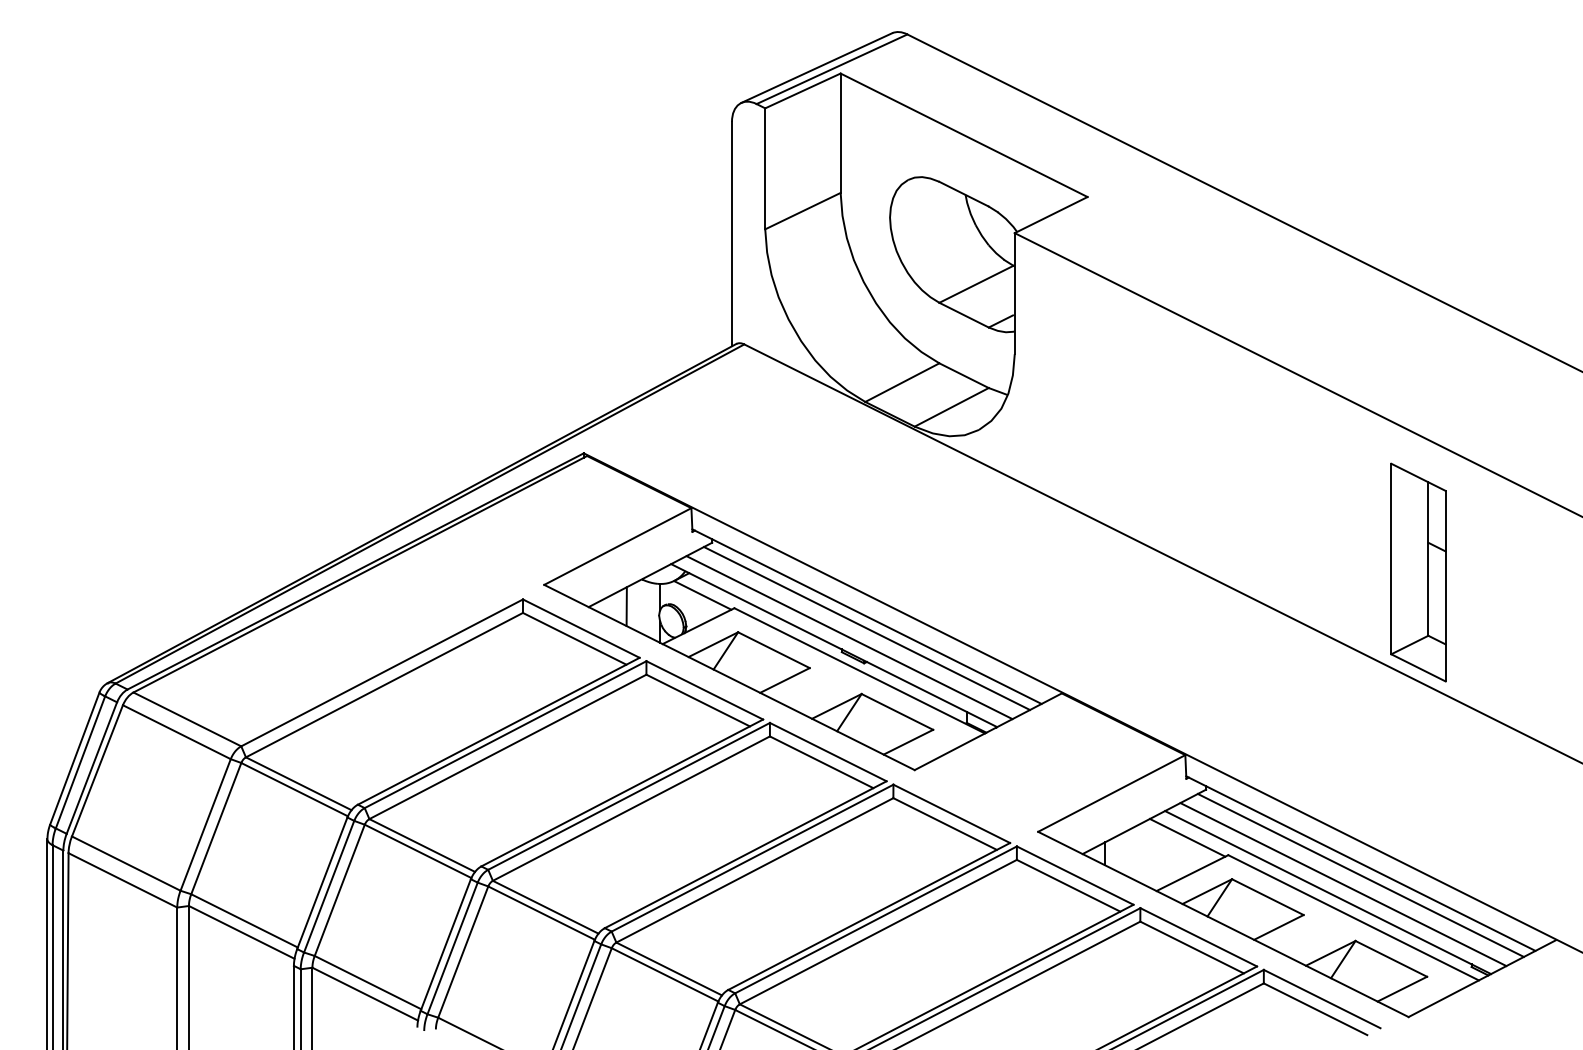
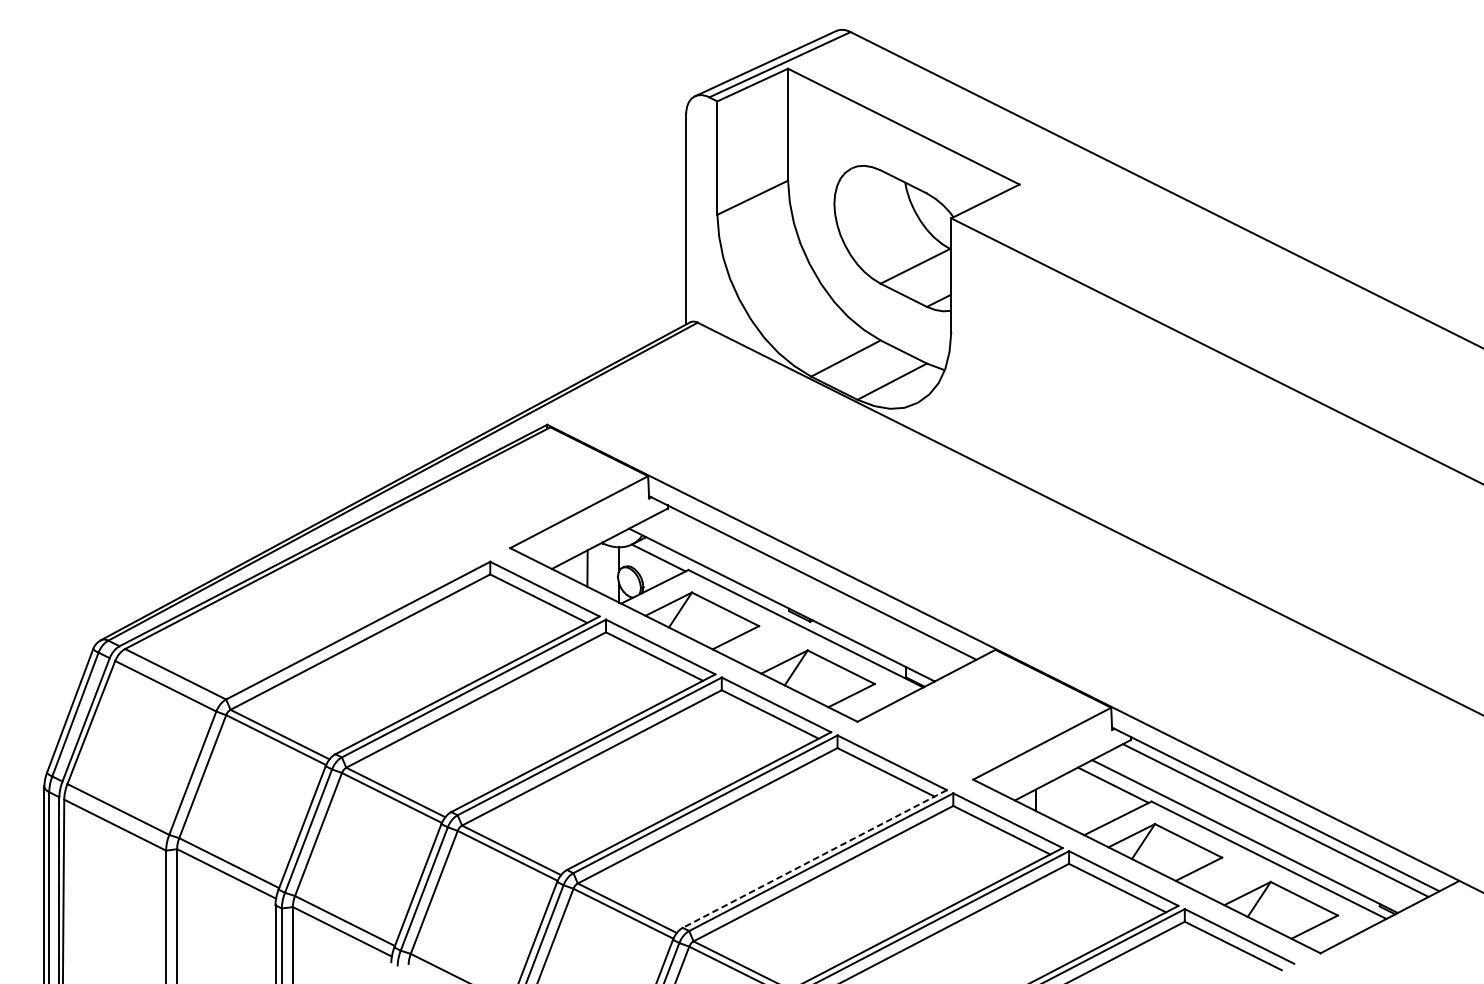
part: (1418, 572) -> (1329, 536), removed
line: (866, 628) -> (812, 589), removed
line: (849, 637) -> (796, 597), removed
line: (1343, 884) -> (1259, 829), removed
line: (869, 916) -> (815, 859), solid -> dashed

